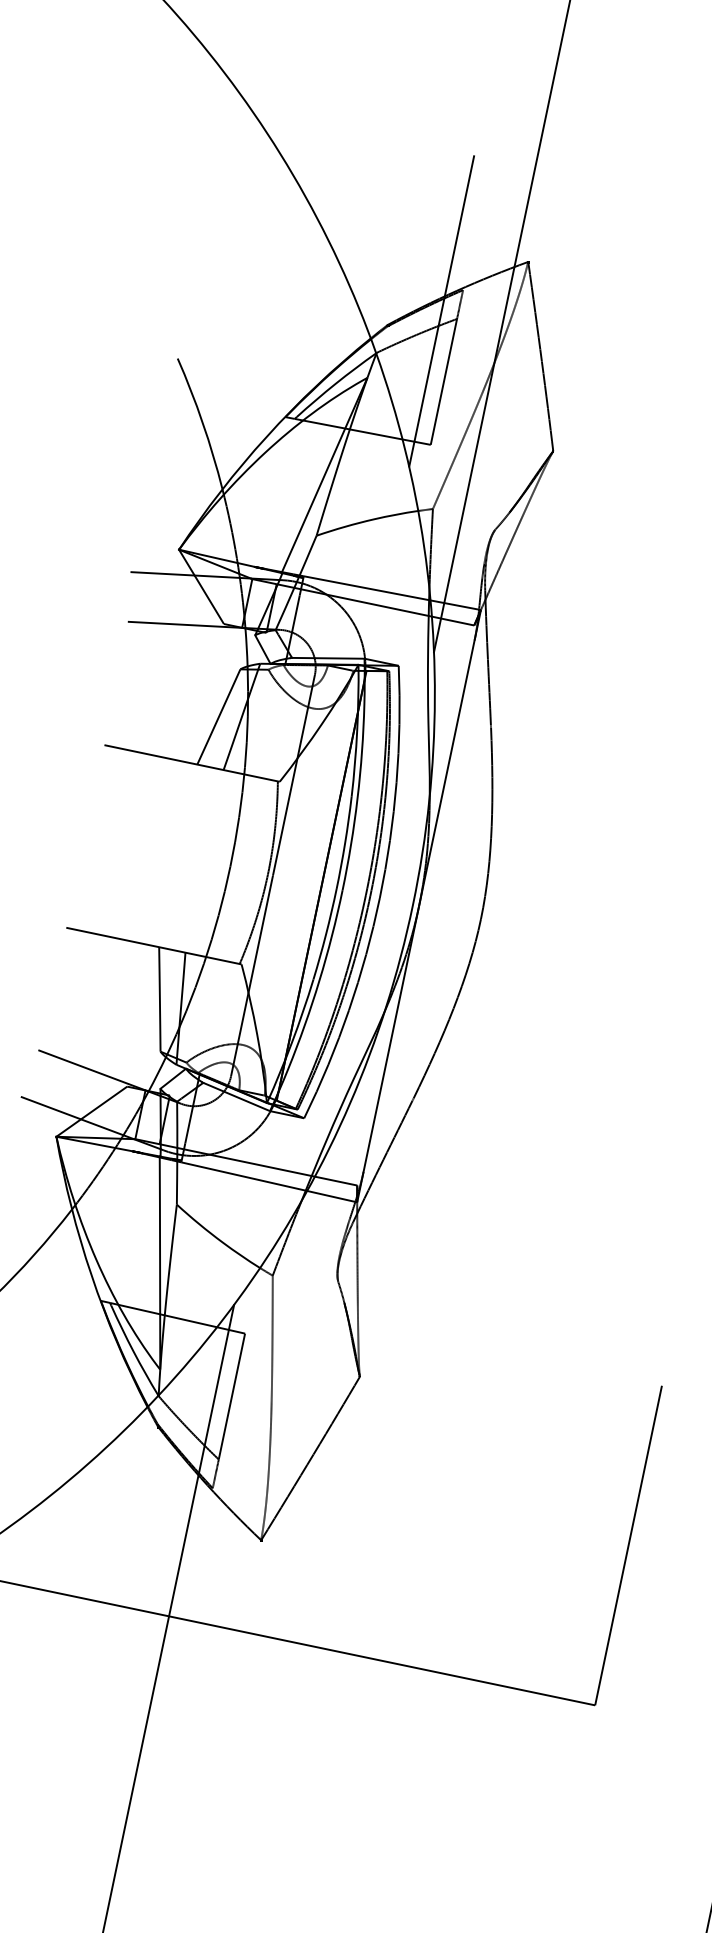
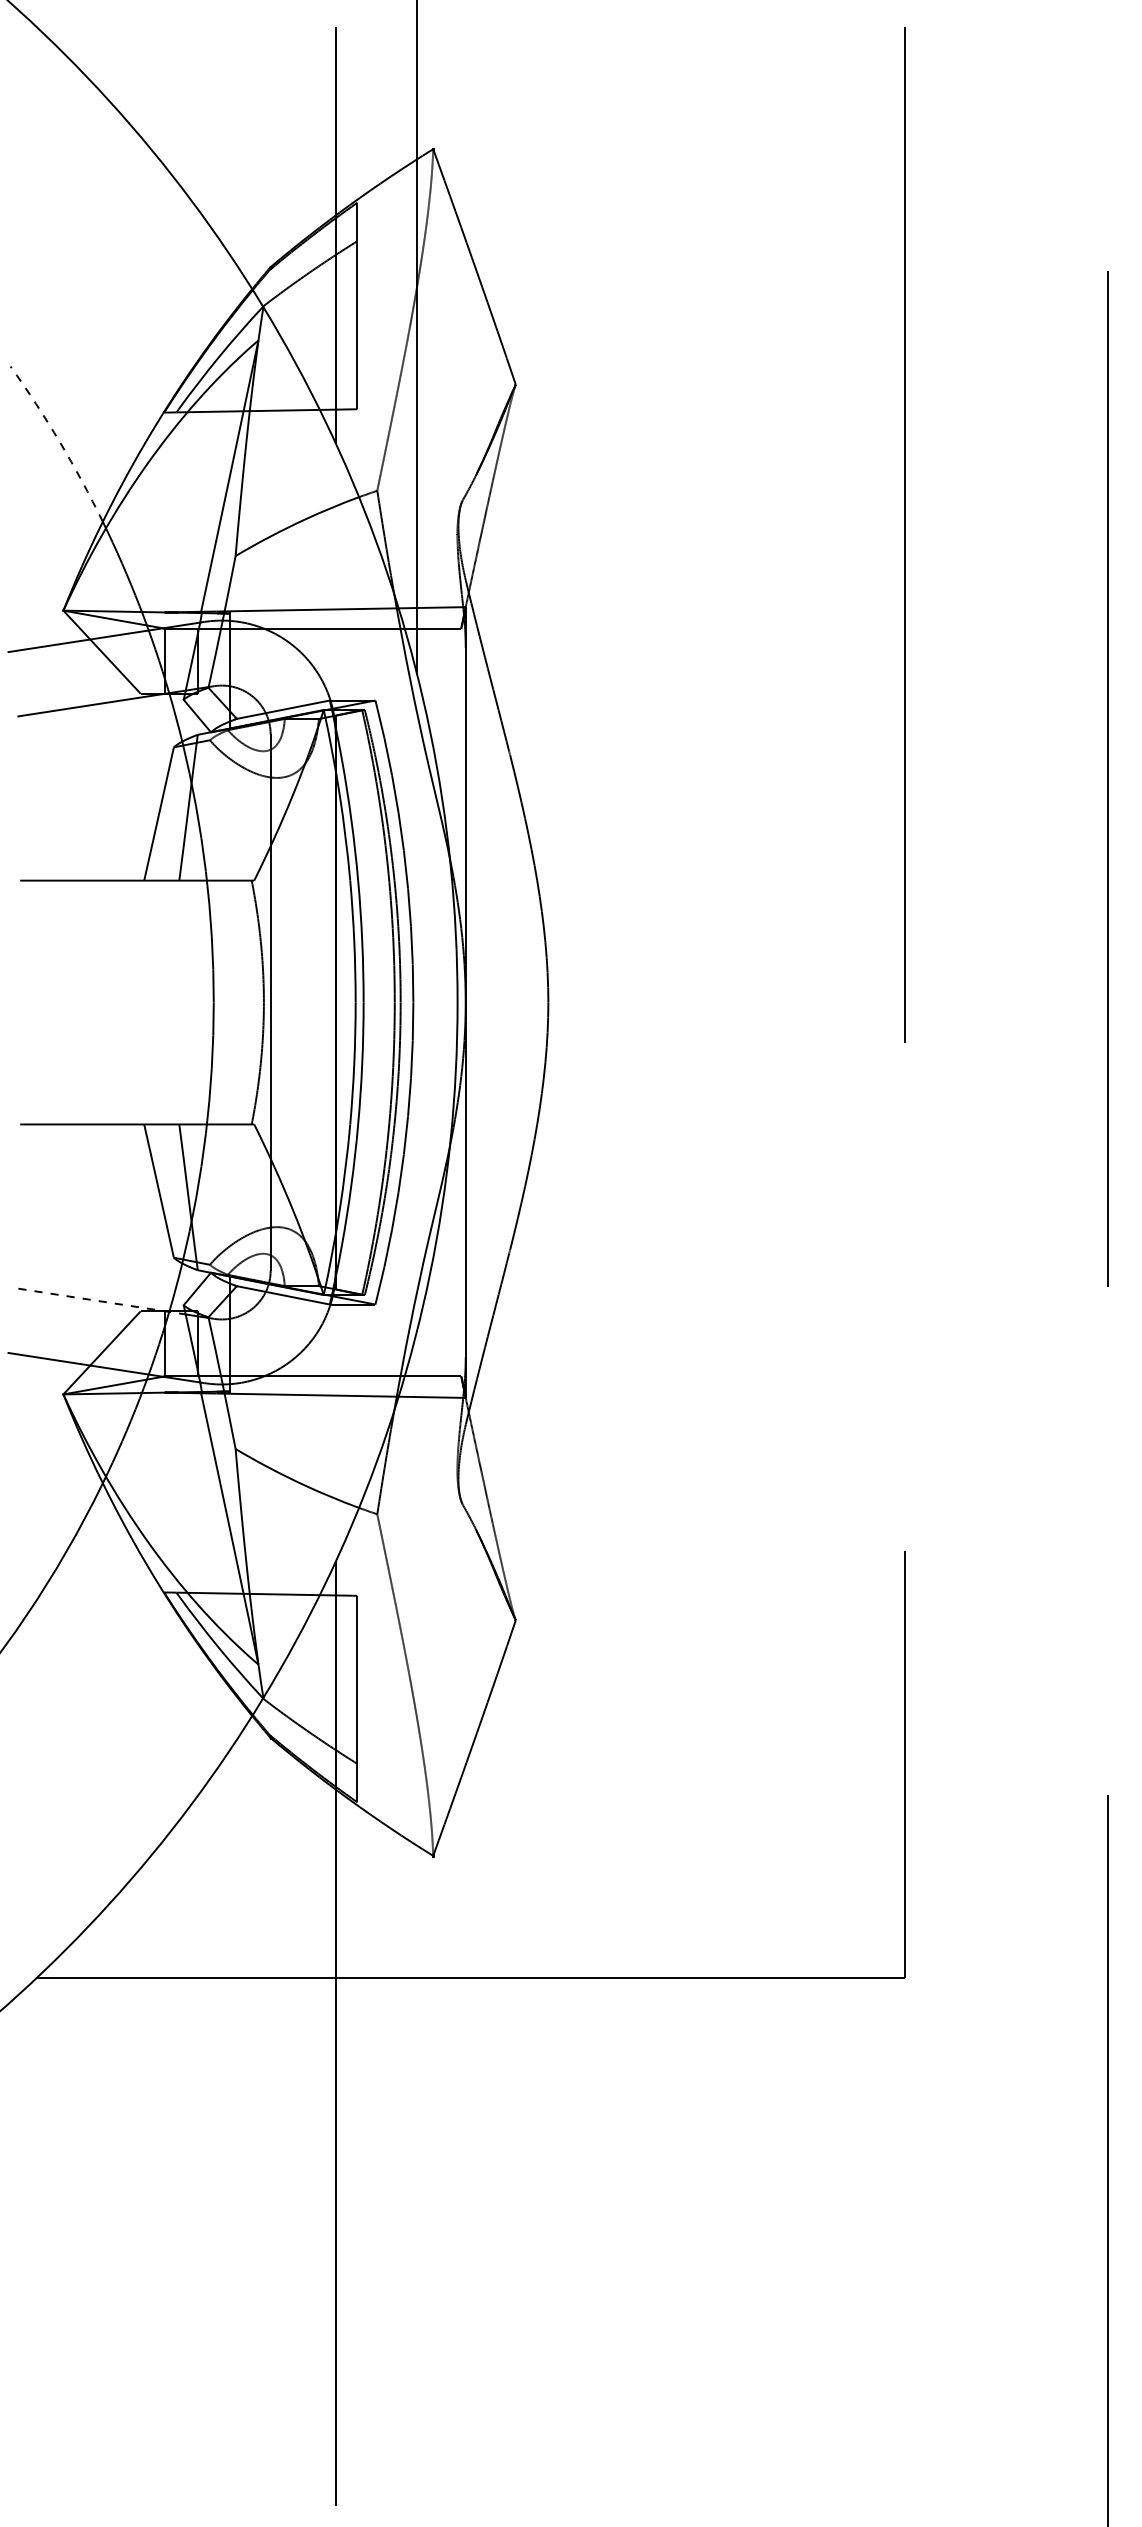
arc: (202, 423) -> (59, 442), solid -> dashed
line: (100, 1073) -> (102, 1301), solid -> dashed

